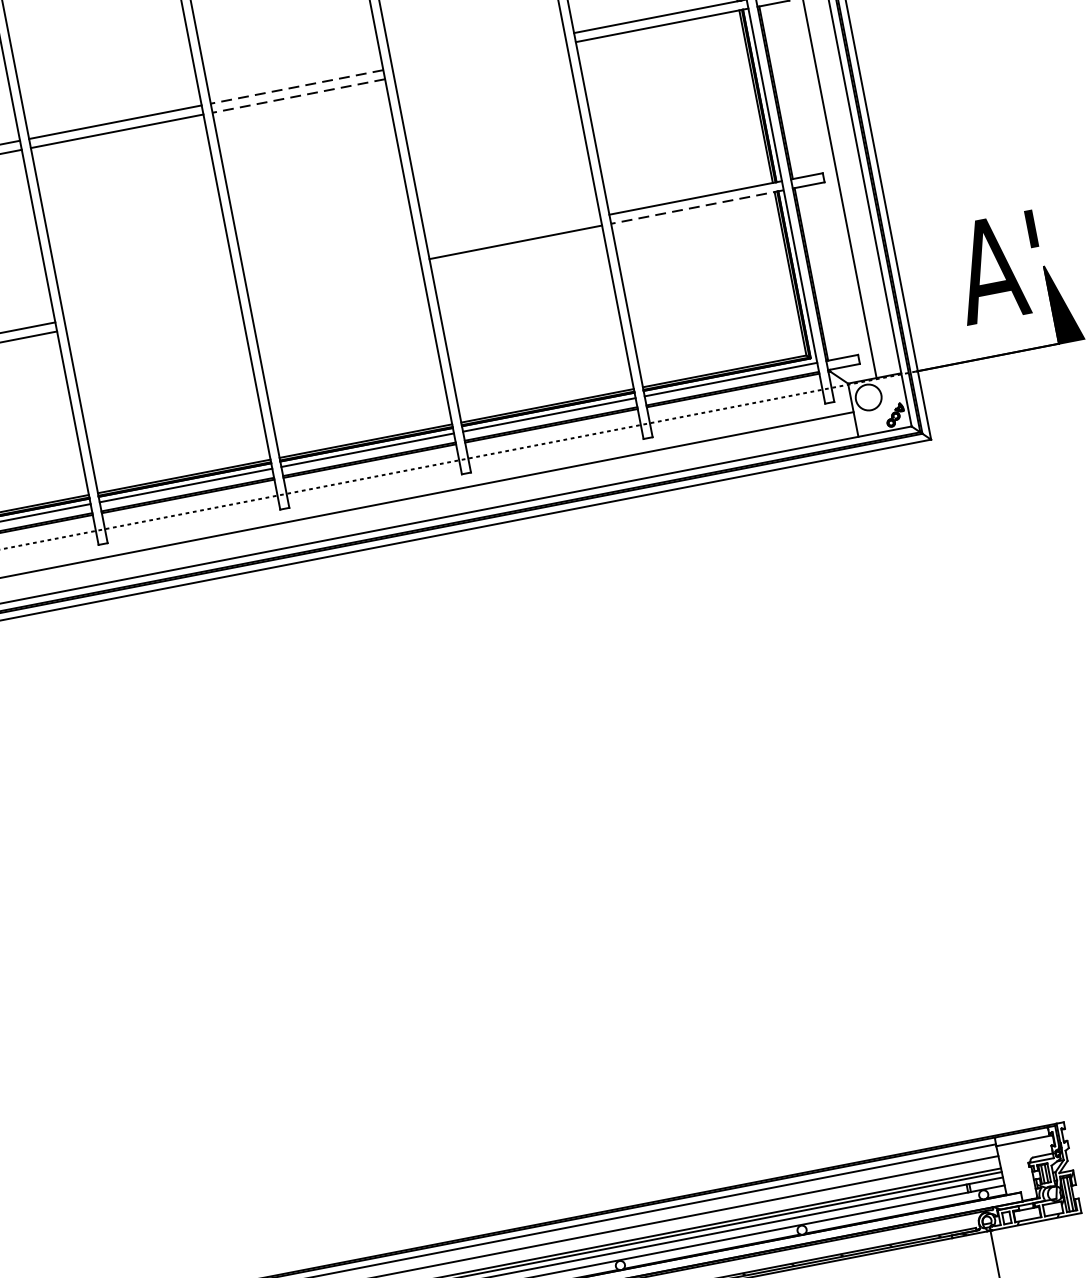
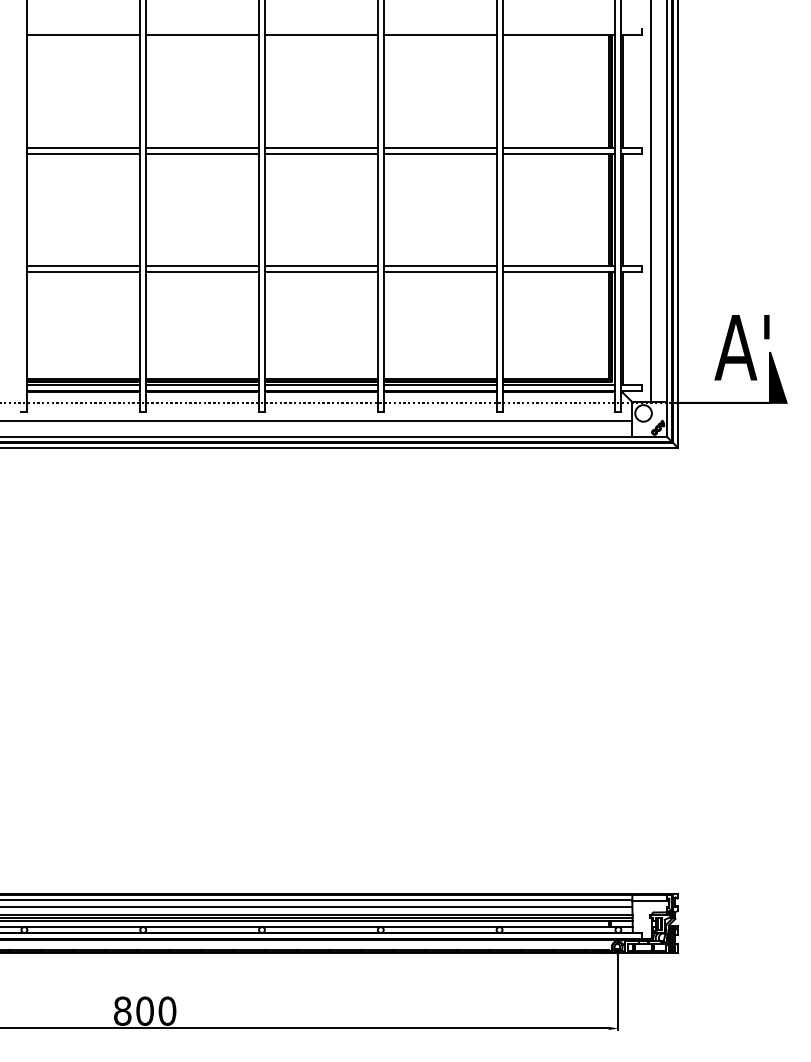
line: (477, 51) -> (439, 147), added
line: (479, 60) -> (439, 153), added
line: (295, 86) -> (320, 147), dashed -> solid
line: (297, 96) -> (320, 153), dashed -> solid
line: (696, 207) -> (558, 272), dashed -> solid
line: (512, 233) -> (439, 266), added
line: (331, 268) -> (320, 266), added
line: (332, 278) -> (320, 272), added
line: (150, 303) -> (202, 266), added
line: (152, 313) -> (202, 272), added

